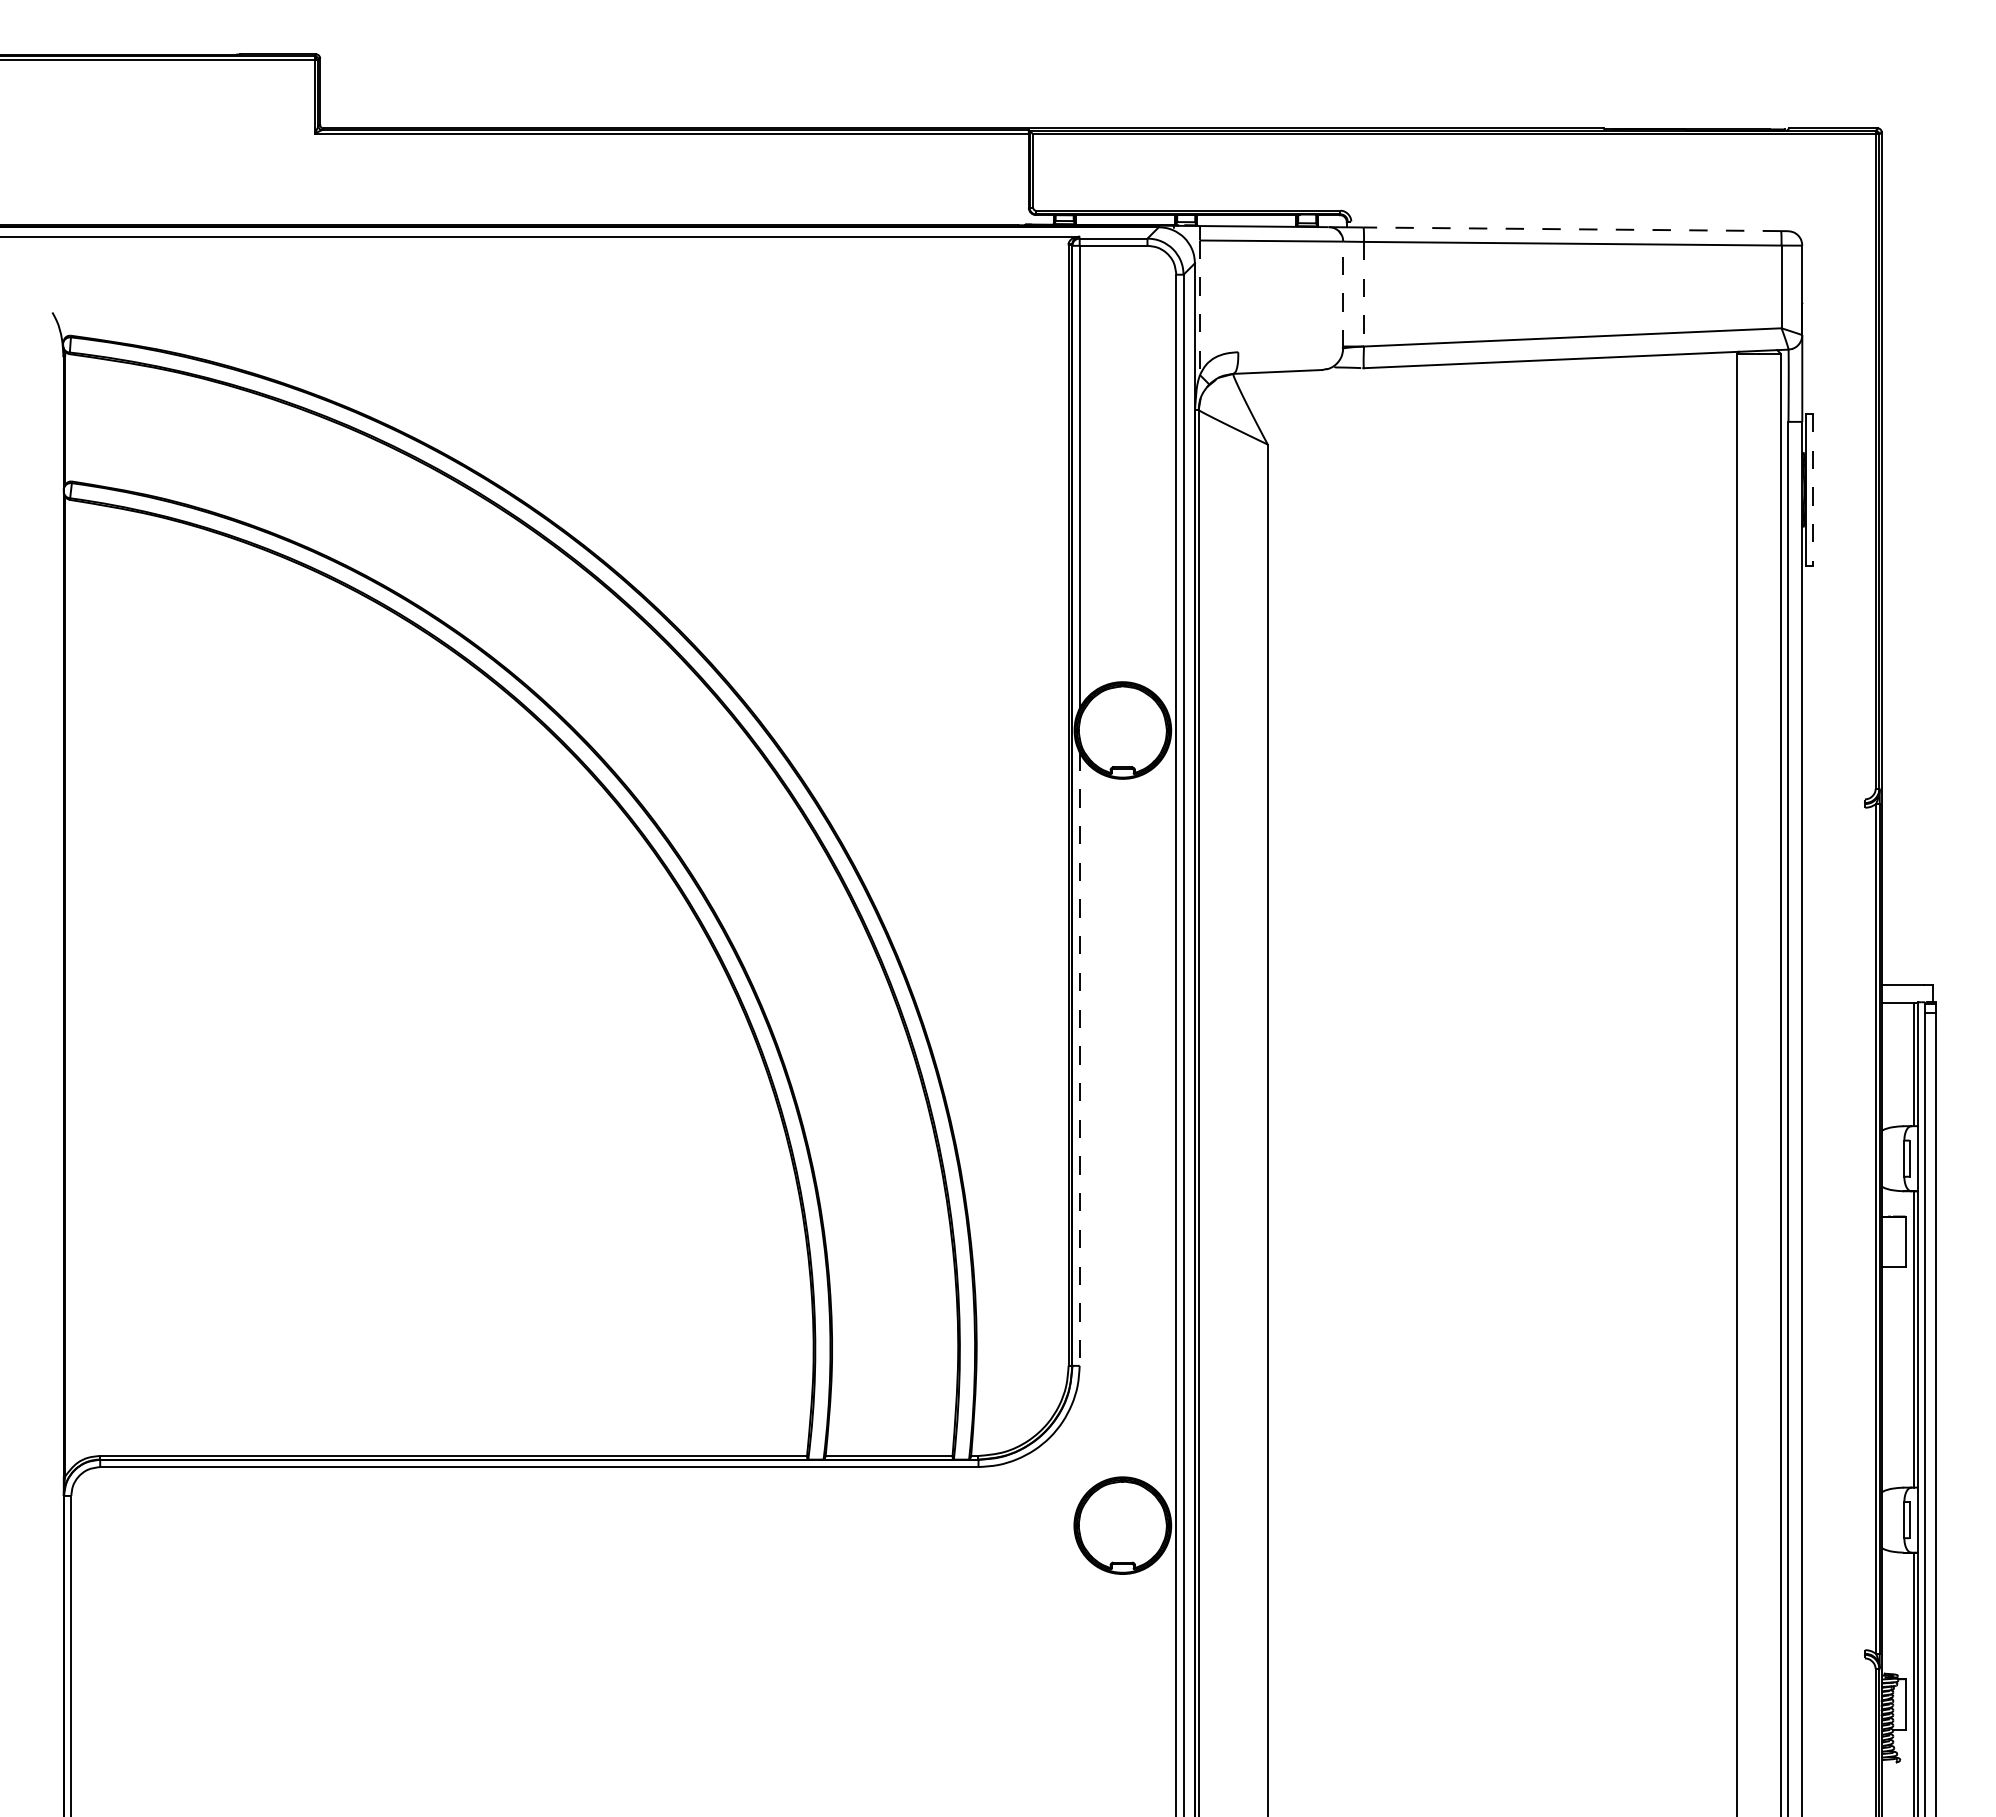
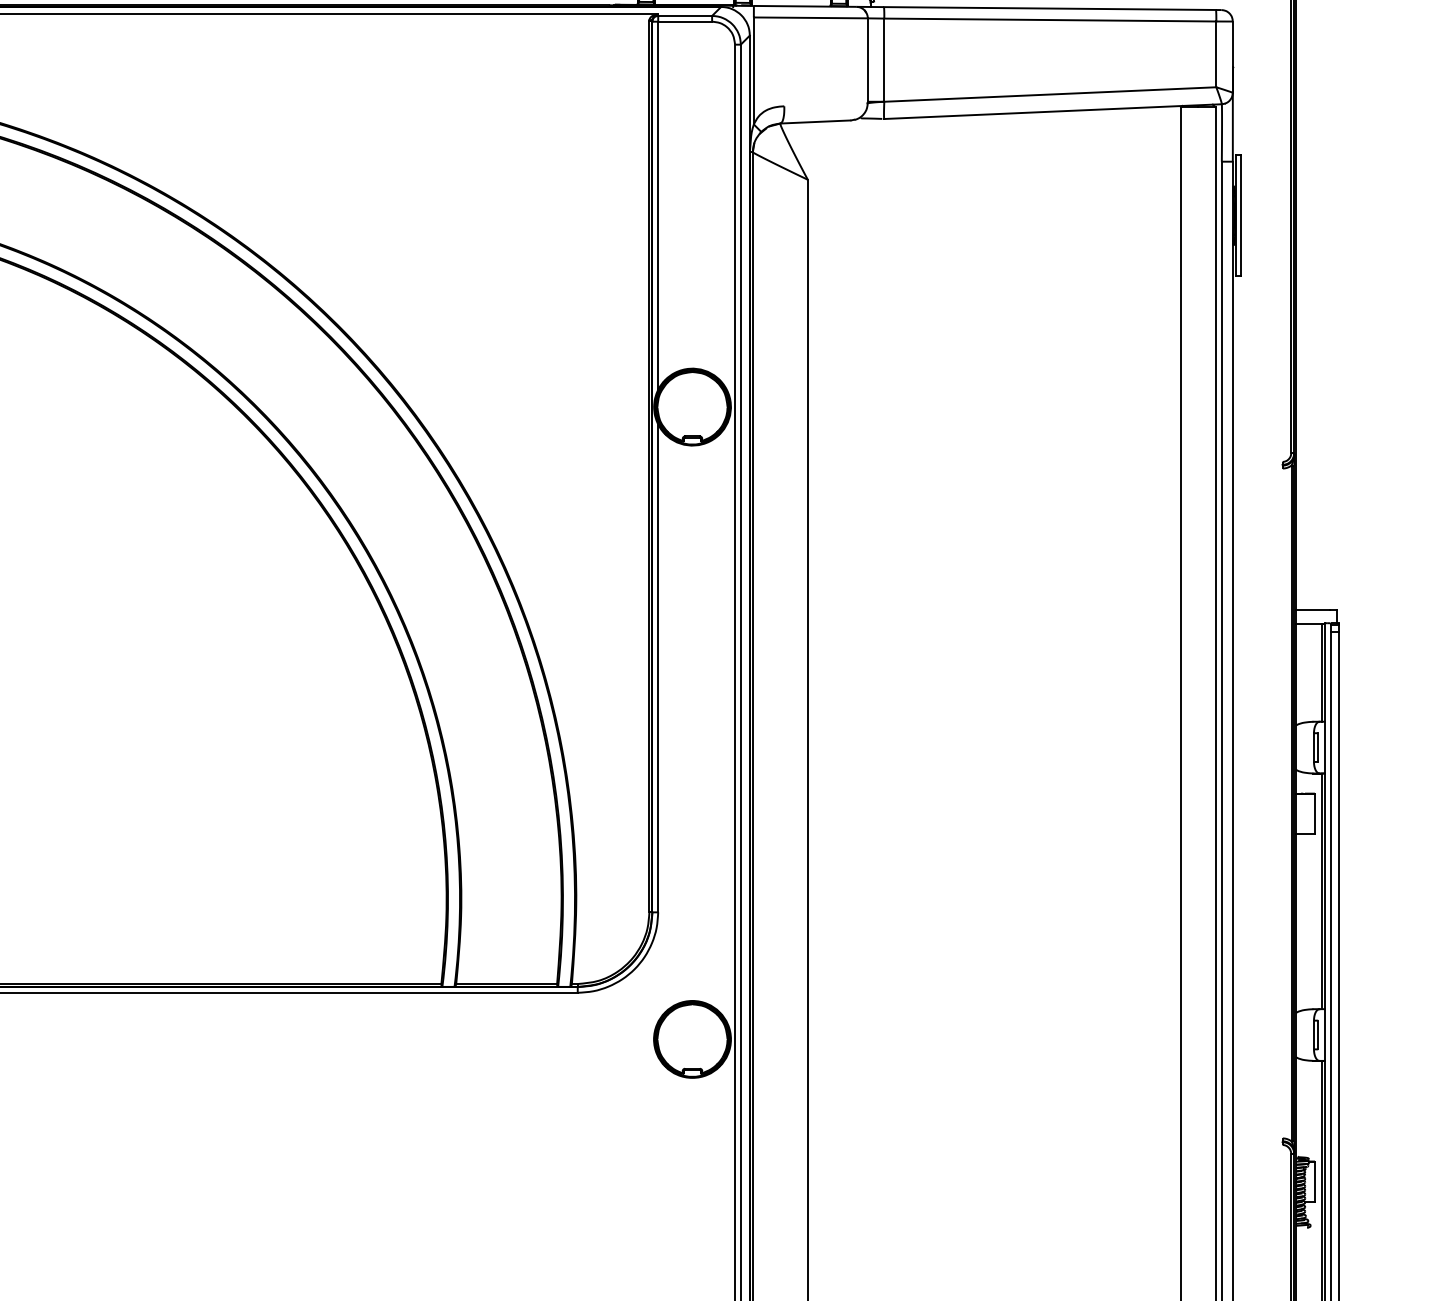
line: (1572, 229) -> (1050, 8), dashed -> solid
line: (1343, 294) -> (867, 60), dashed -> solid
line: (1364, 294) -> (884, 60), dashed -> solid
line: (1199, 308) -> (753, 71), dashed -> solid
line: (1812, 489) -> (1240, 215), dashed -> solid
line: (1079, 1059) -> (658, 668), dashed -> solid

